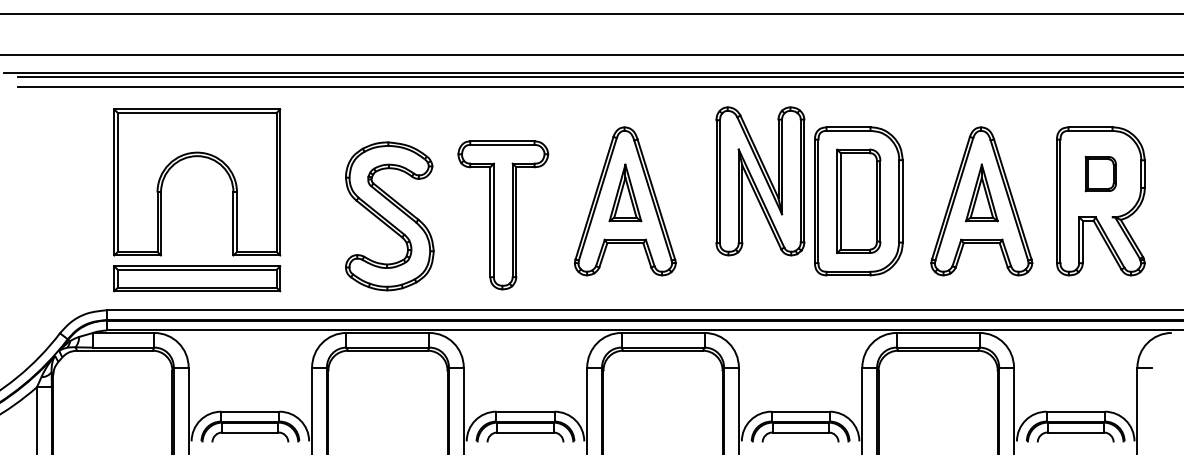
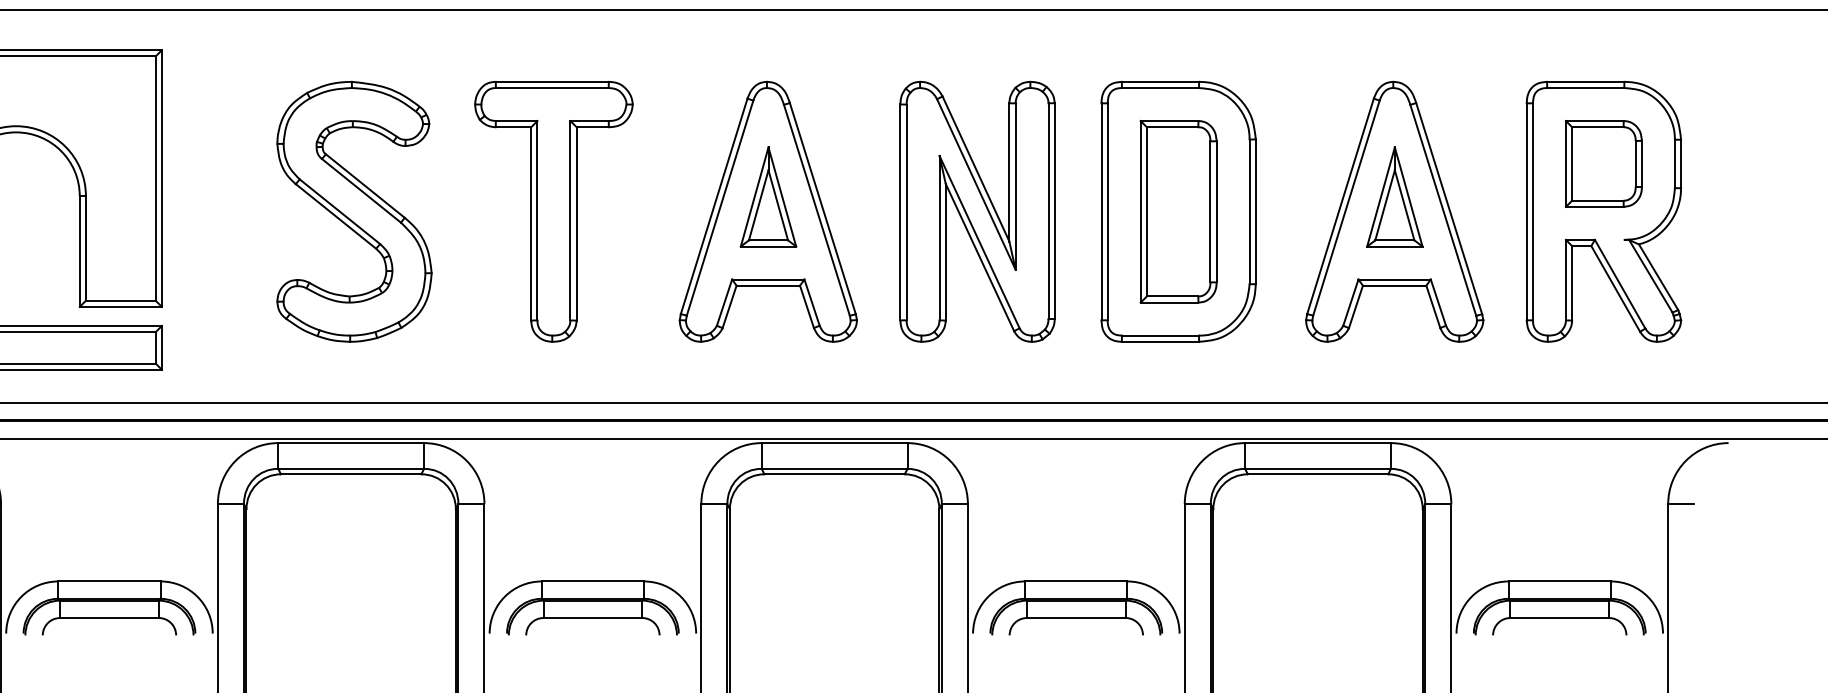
part: (1100, 173) -> (1603, 162), size x1.43
part: (760, 181) -> (977, 212), moved
part: (503, 215) -> (554, 212), moved
part: (389, 216) -> (353, 212), moved

